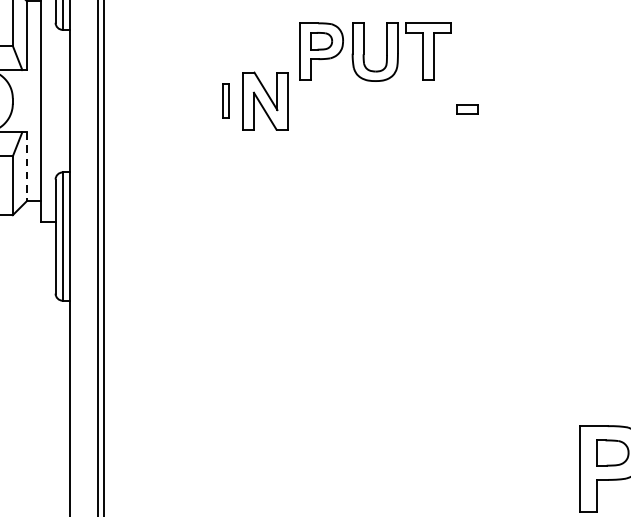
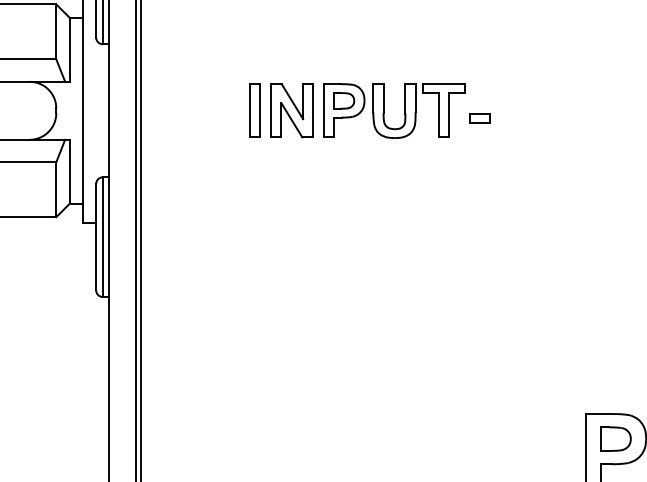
part: (364, 51) -> (384, 110), moved
part: (225, 100) -> (254, 110), size x1.67
line: (26, 167) -> (69, 172), dashed -> solid

